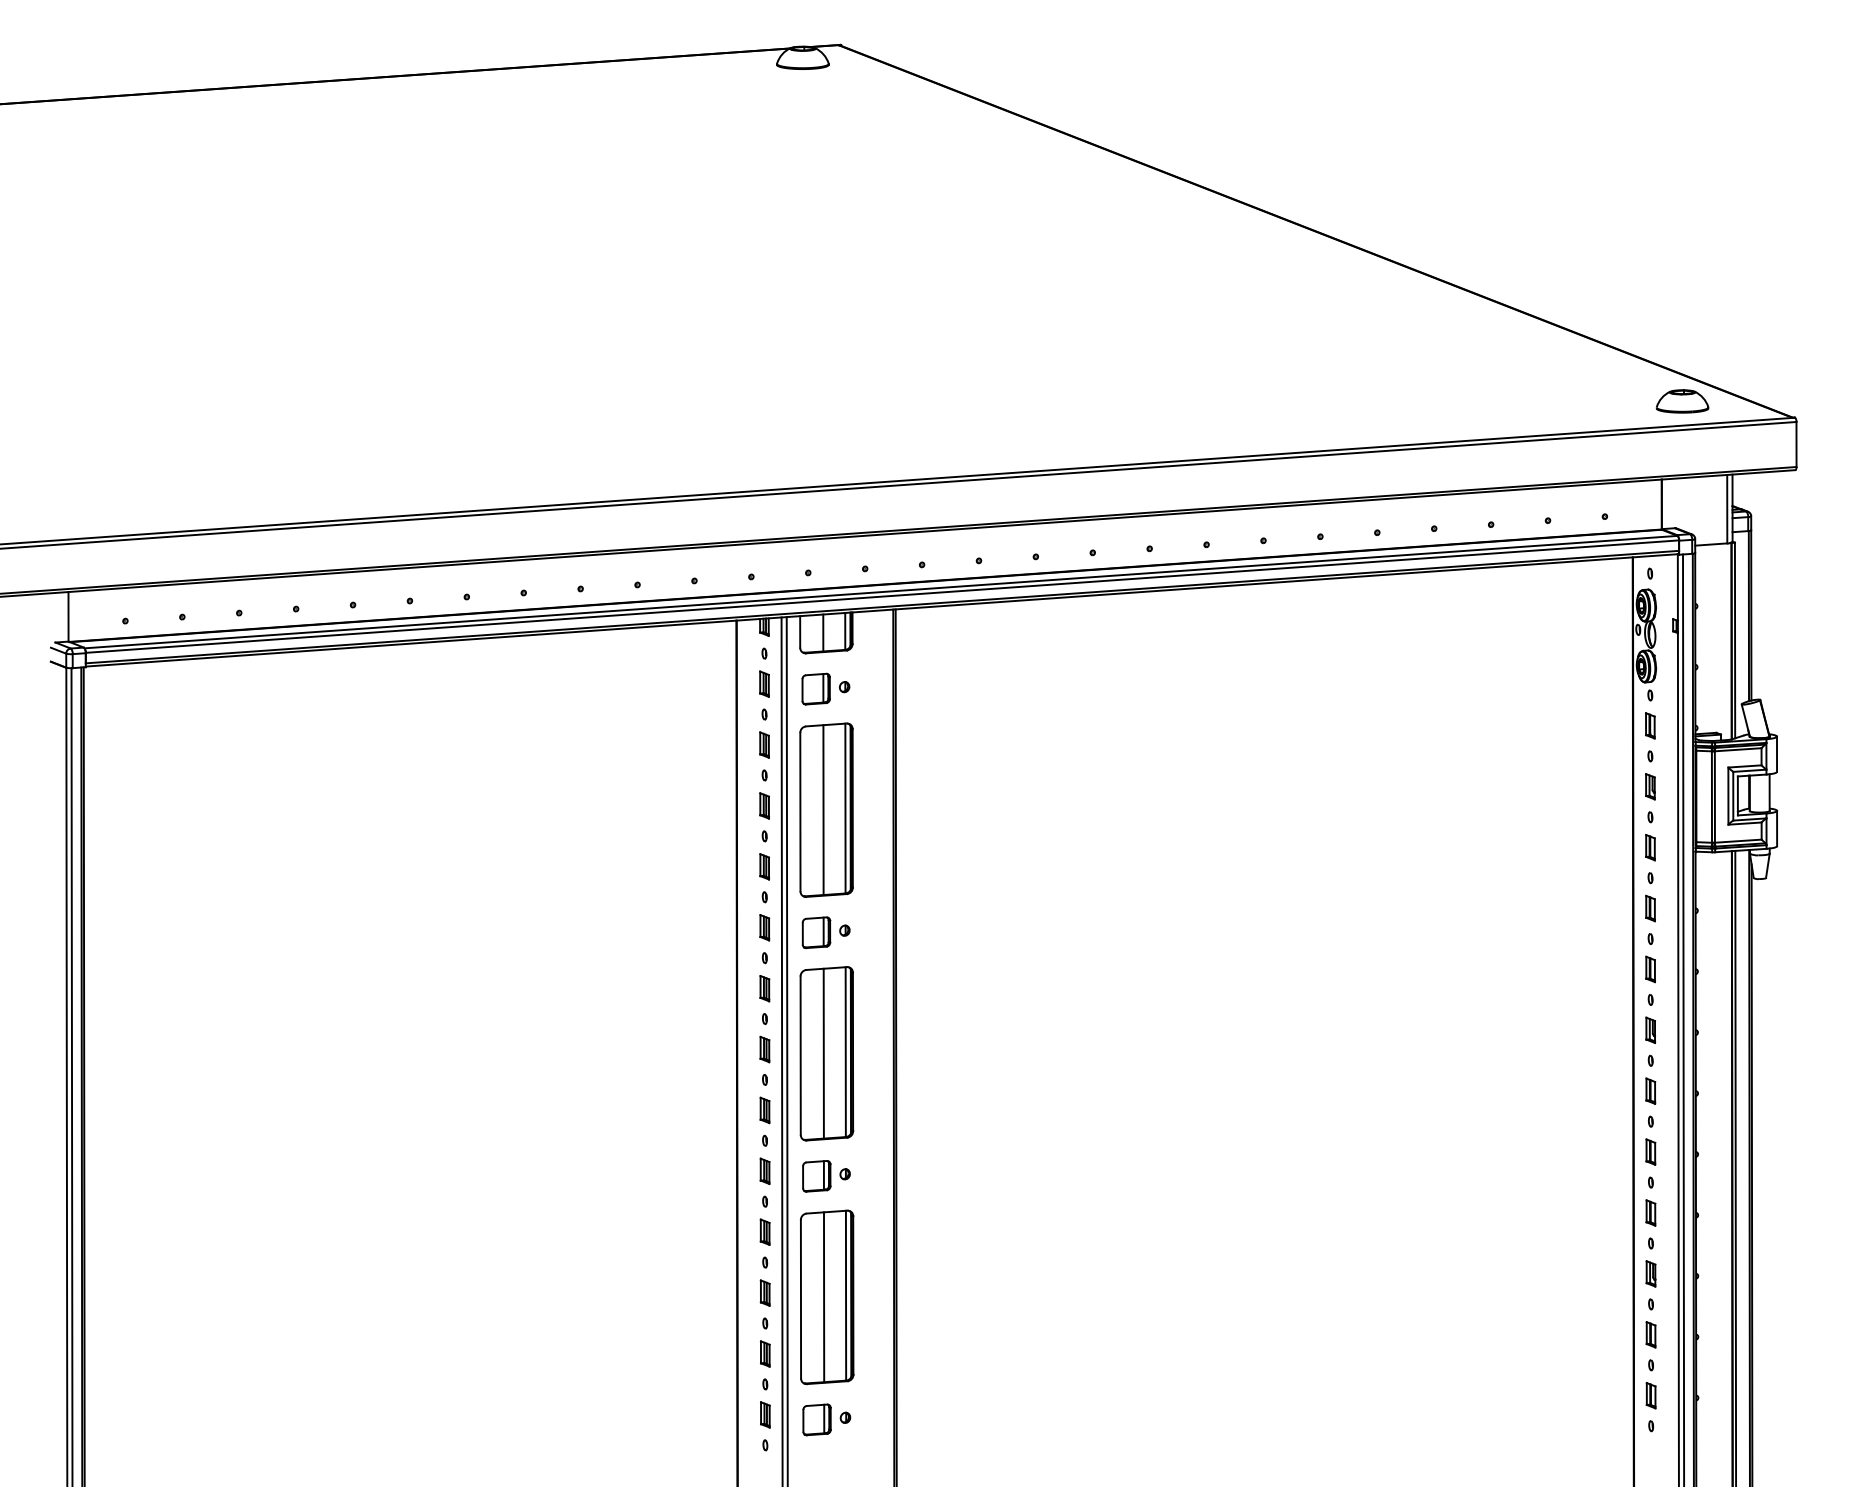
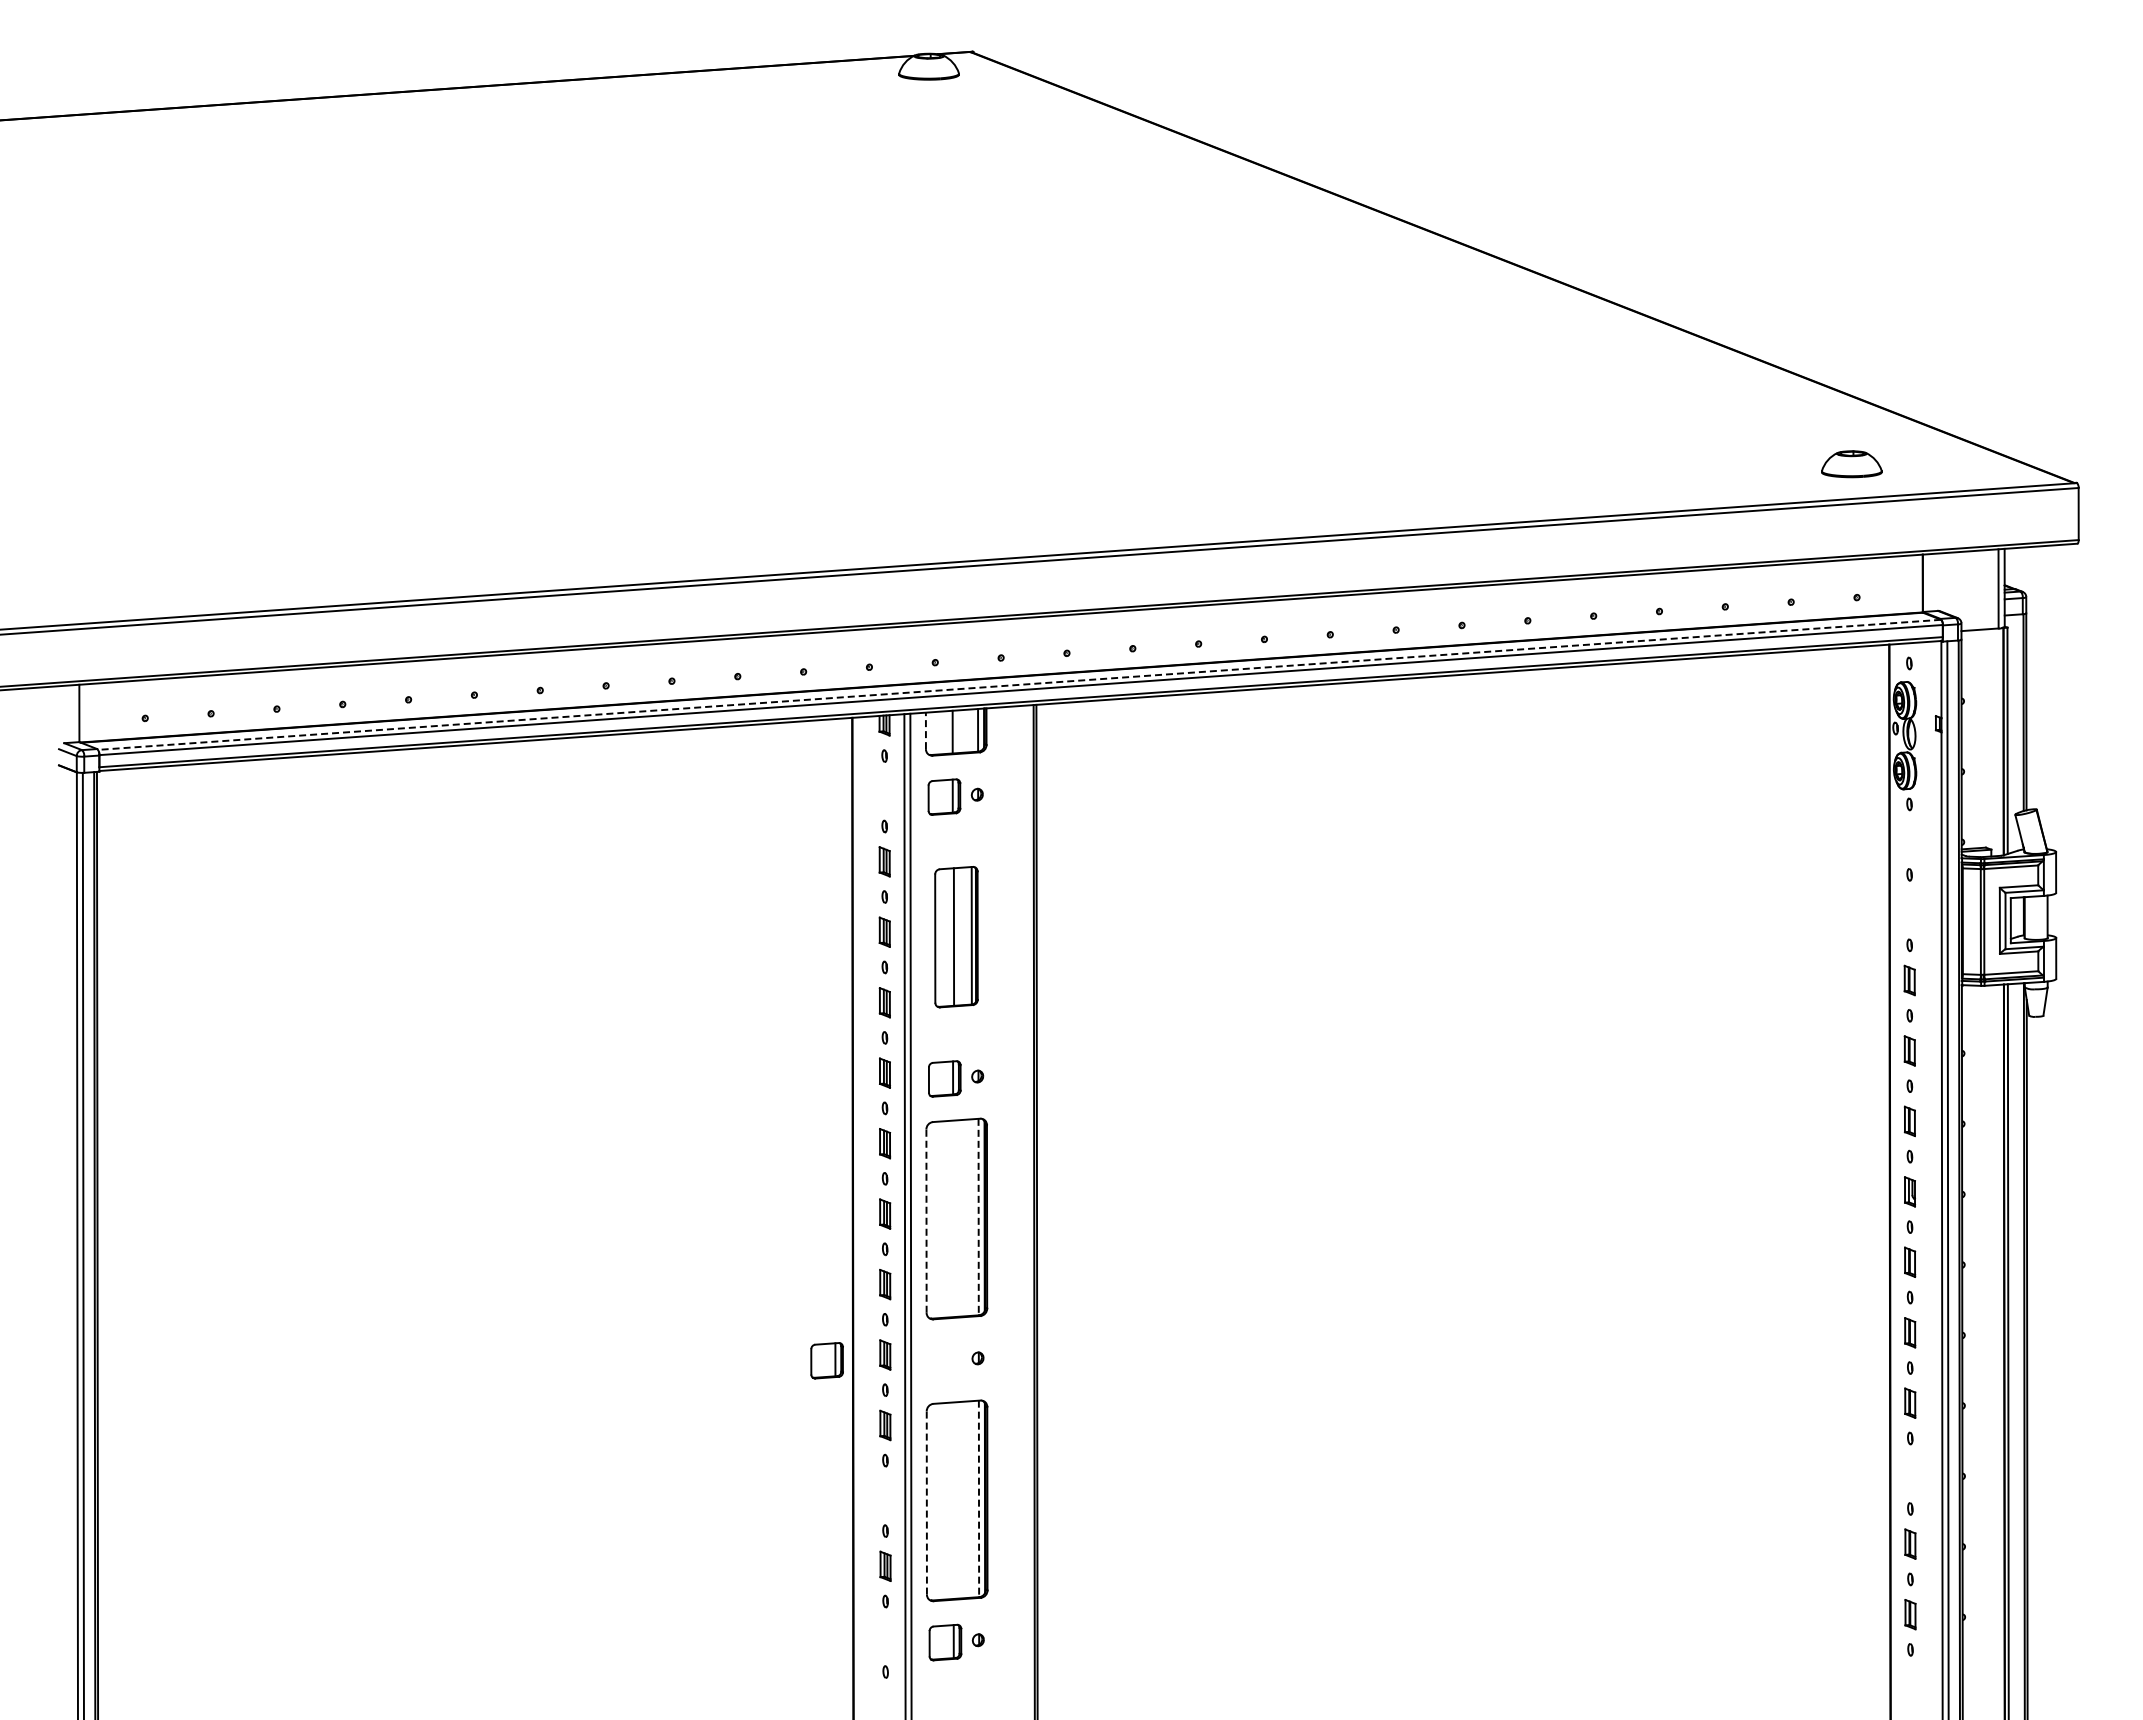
part: (1682, 401) -> (1851, 464), moved
line: (881, 591) -> (1019, 684), solid -> dashed
line: (799, 631) -> (925, 730), solid -> dashed
part: (764, 683) -> (884, 790), removed
part: (1650, 725) -> (1909, 839), removed
part: (1650, 786) -> (1909, 909), removed
part: (826, 809) -> (956, 936), size x0.7
line: (845, 1052) -> (978, 1217), solid -> dashed
line: (824, 1053) -> (953, 1218), removed
line: (800, 1055) -> (926, 1221), solid -> dashed
part: (816, 1176) -> (826, 1360), moved
part: (1651, 1273) -> (1910, 1473), removed
part: (765, 1292) -> (885, 1495), removed
line: (846, 1296) -> (979, 1499), solid -> dashed
line: (824, 1297) -> (953, 1500), removed
line: (800, 1298) -> (926, 1502), solid -> dashed
part: (765, 1414) -> (885, 1636), removed

